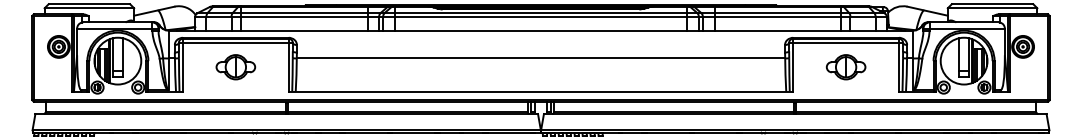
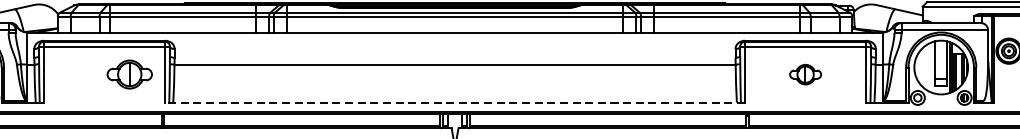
part: (235, 67) -> (129, 74), moved
part: (845, 67) -> (804, 74), size x0.7
line: (540, 91) -> (454, 102), solid -> dashed

